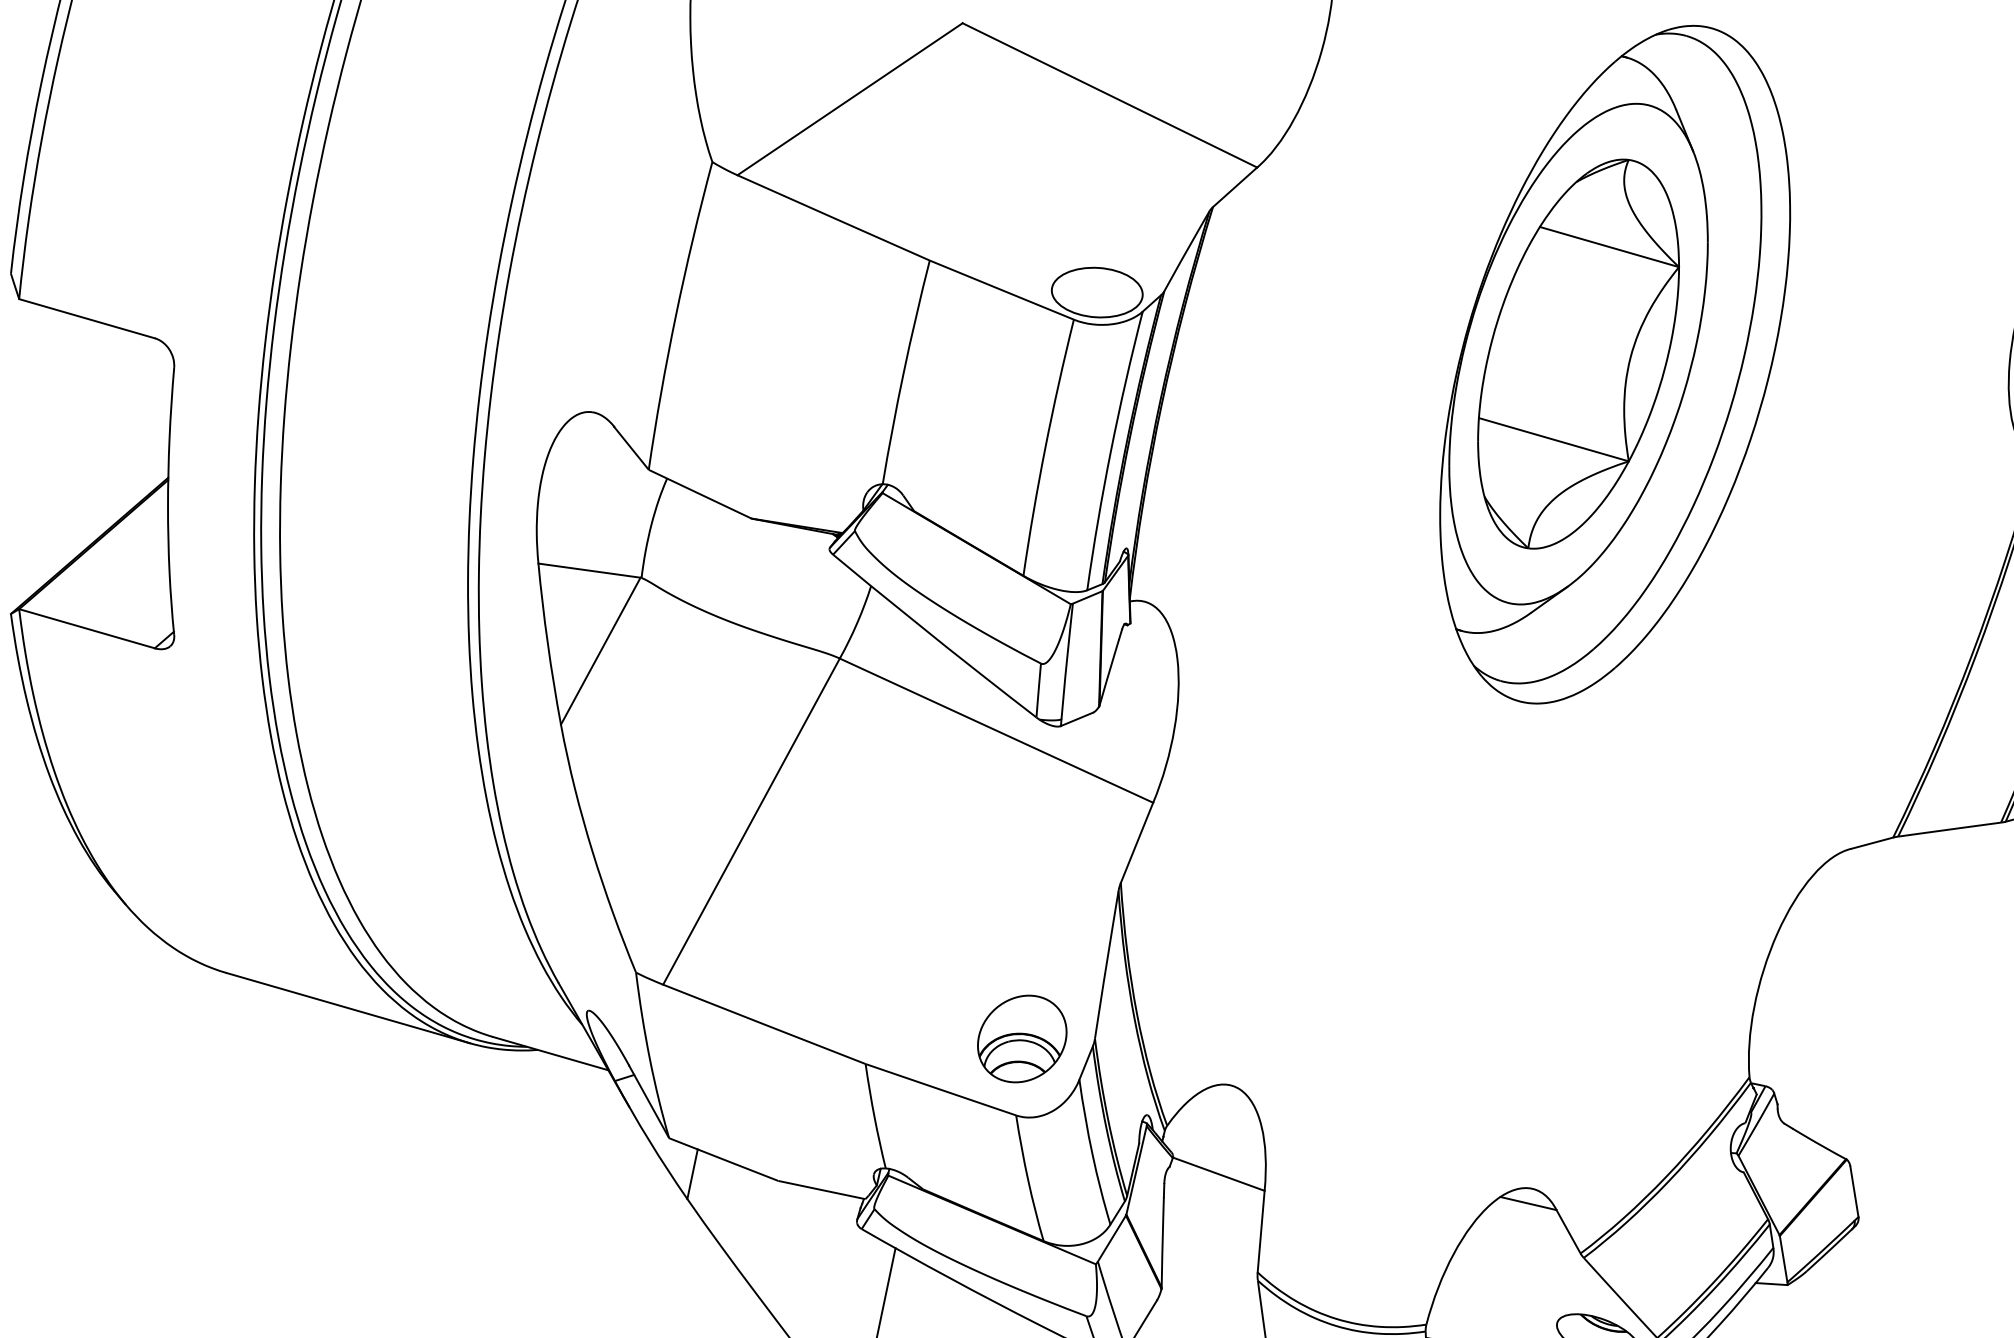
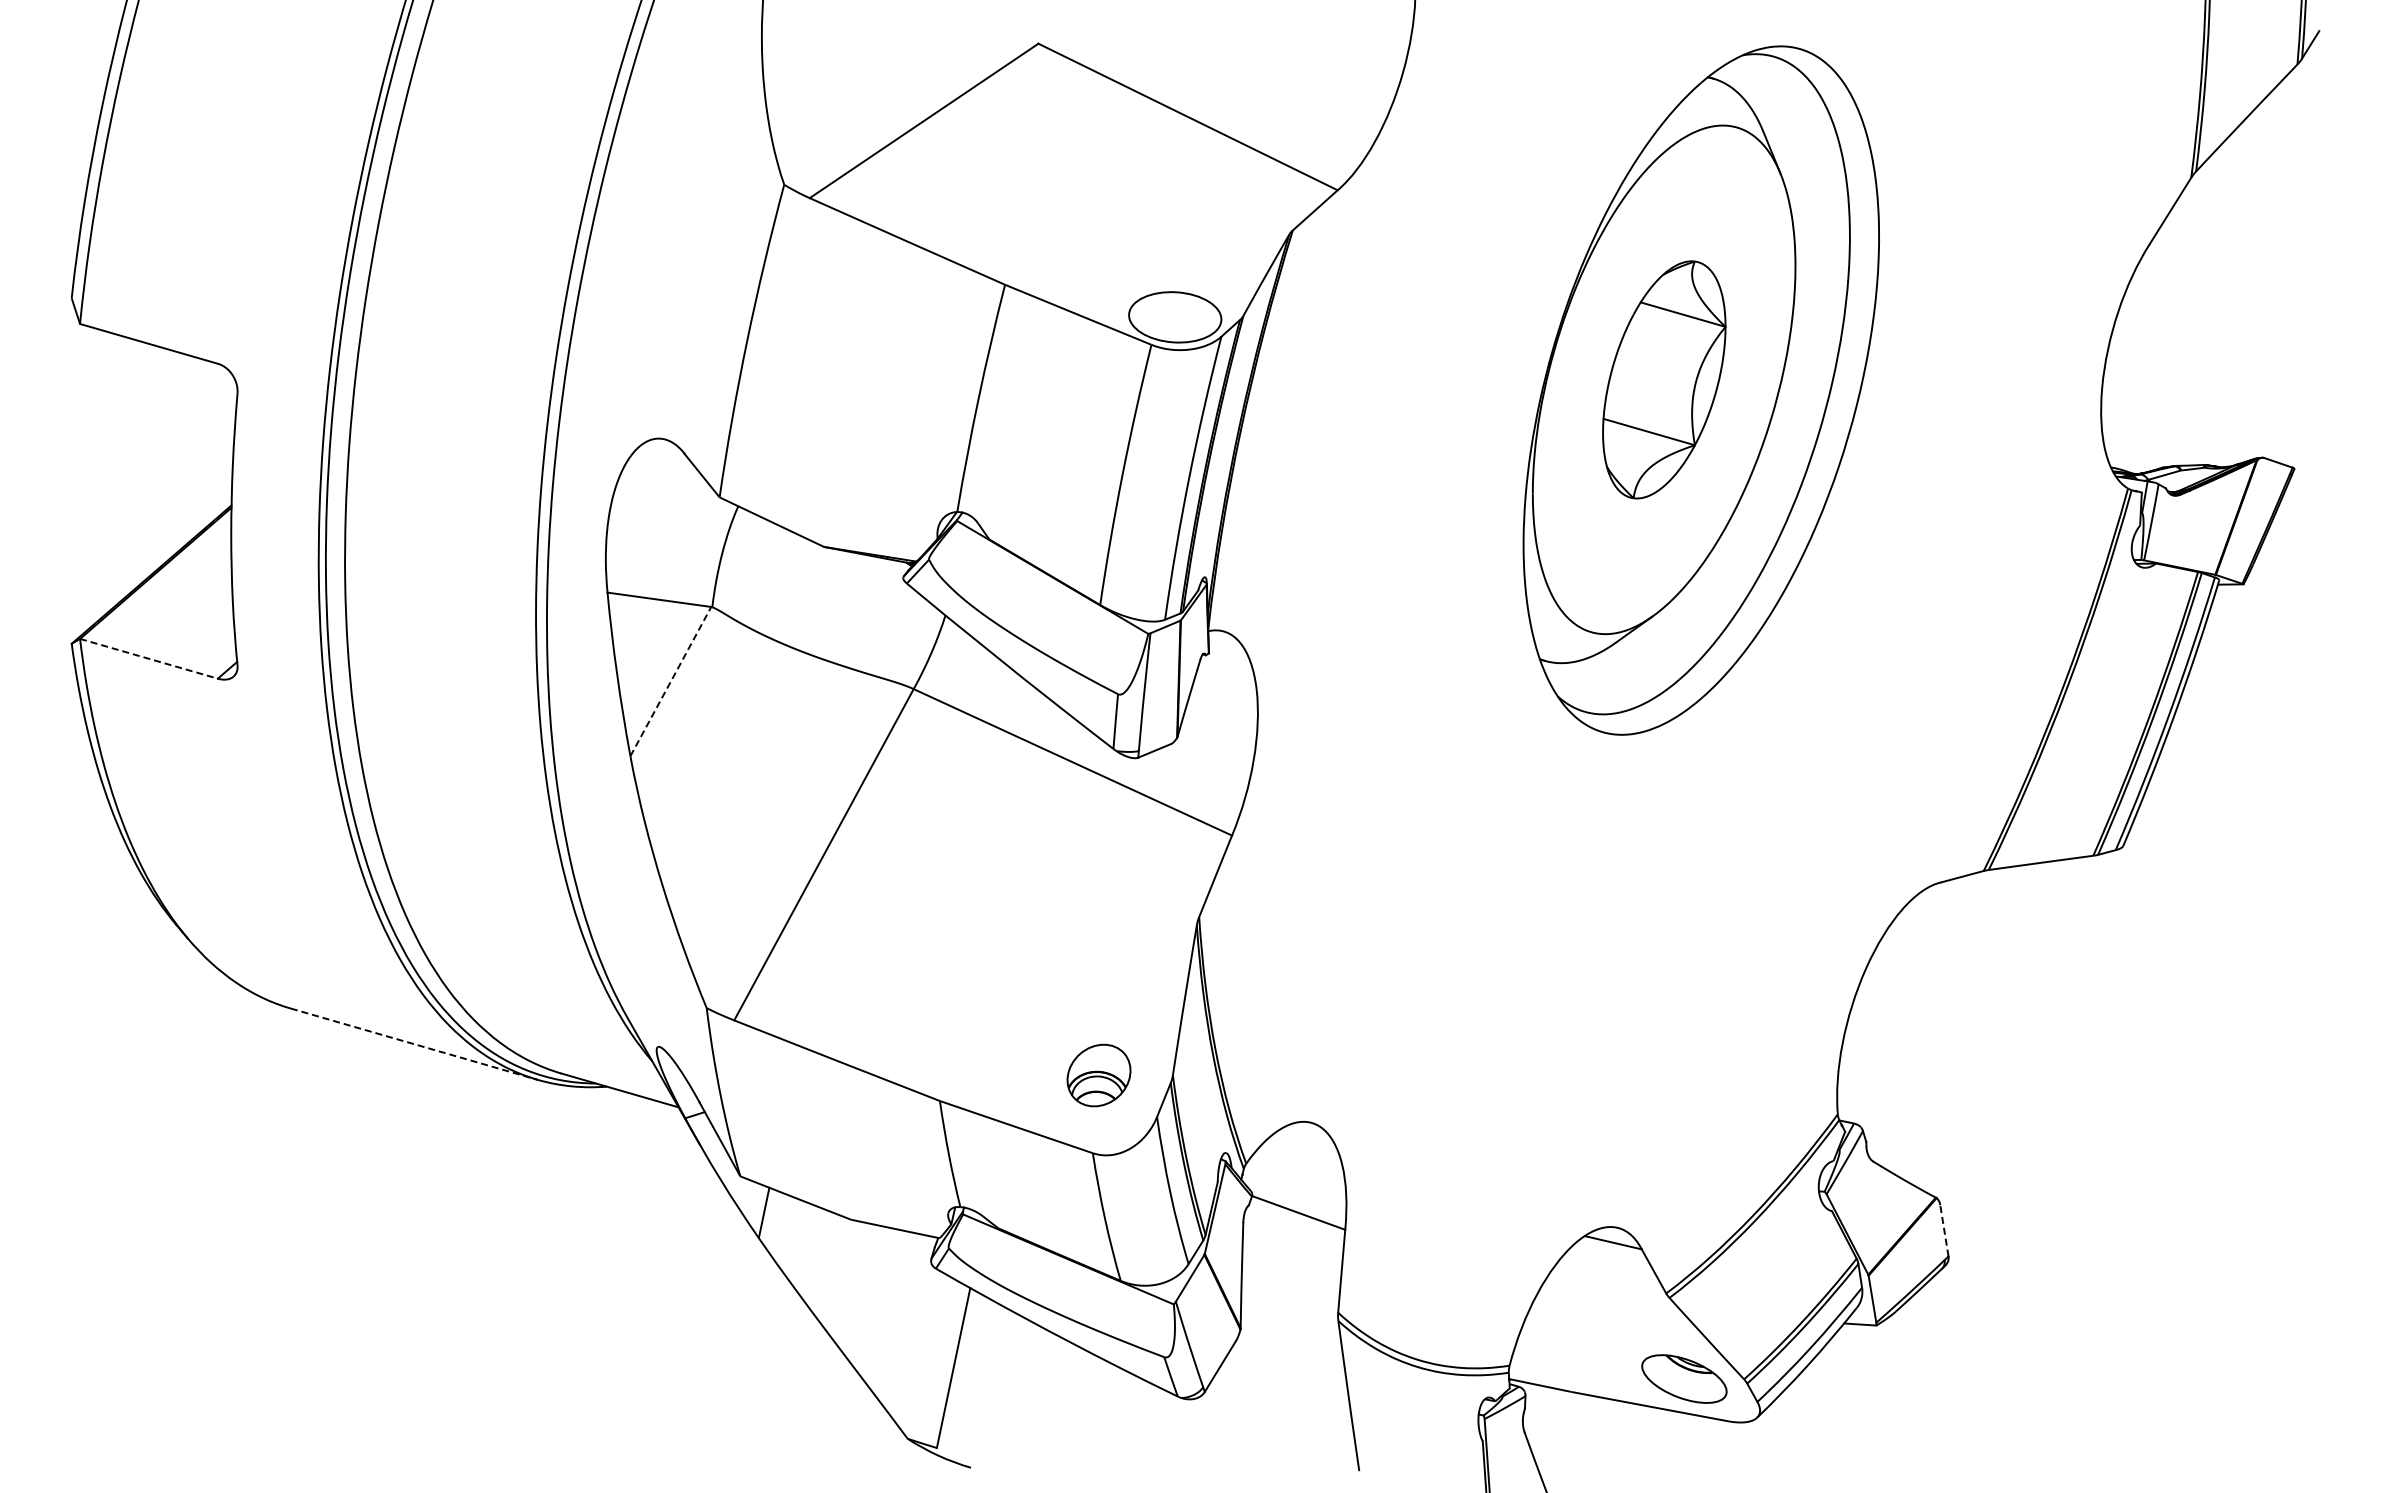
part: (1578, 353) -> (1664, 379), size x0.6
line: (86, 628) -> (148, 658), solid -> dashed
line: (600, 651) -> (670, 681), solid -> dashed
line: (348, 1008) -> (414, 1044), solid -> dashed
part: (1021, 1038) -> (1098, 1075), size x0.7
line: (1854, 1191) -> (1944, 1230), solid -> dashed

